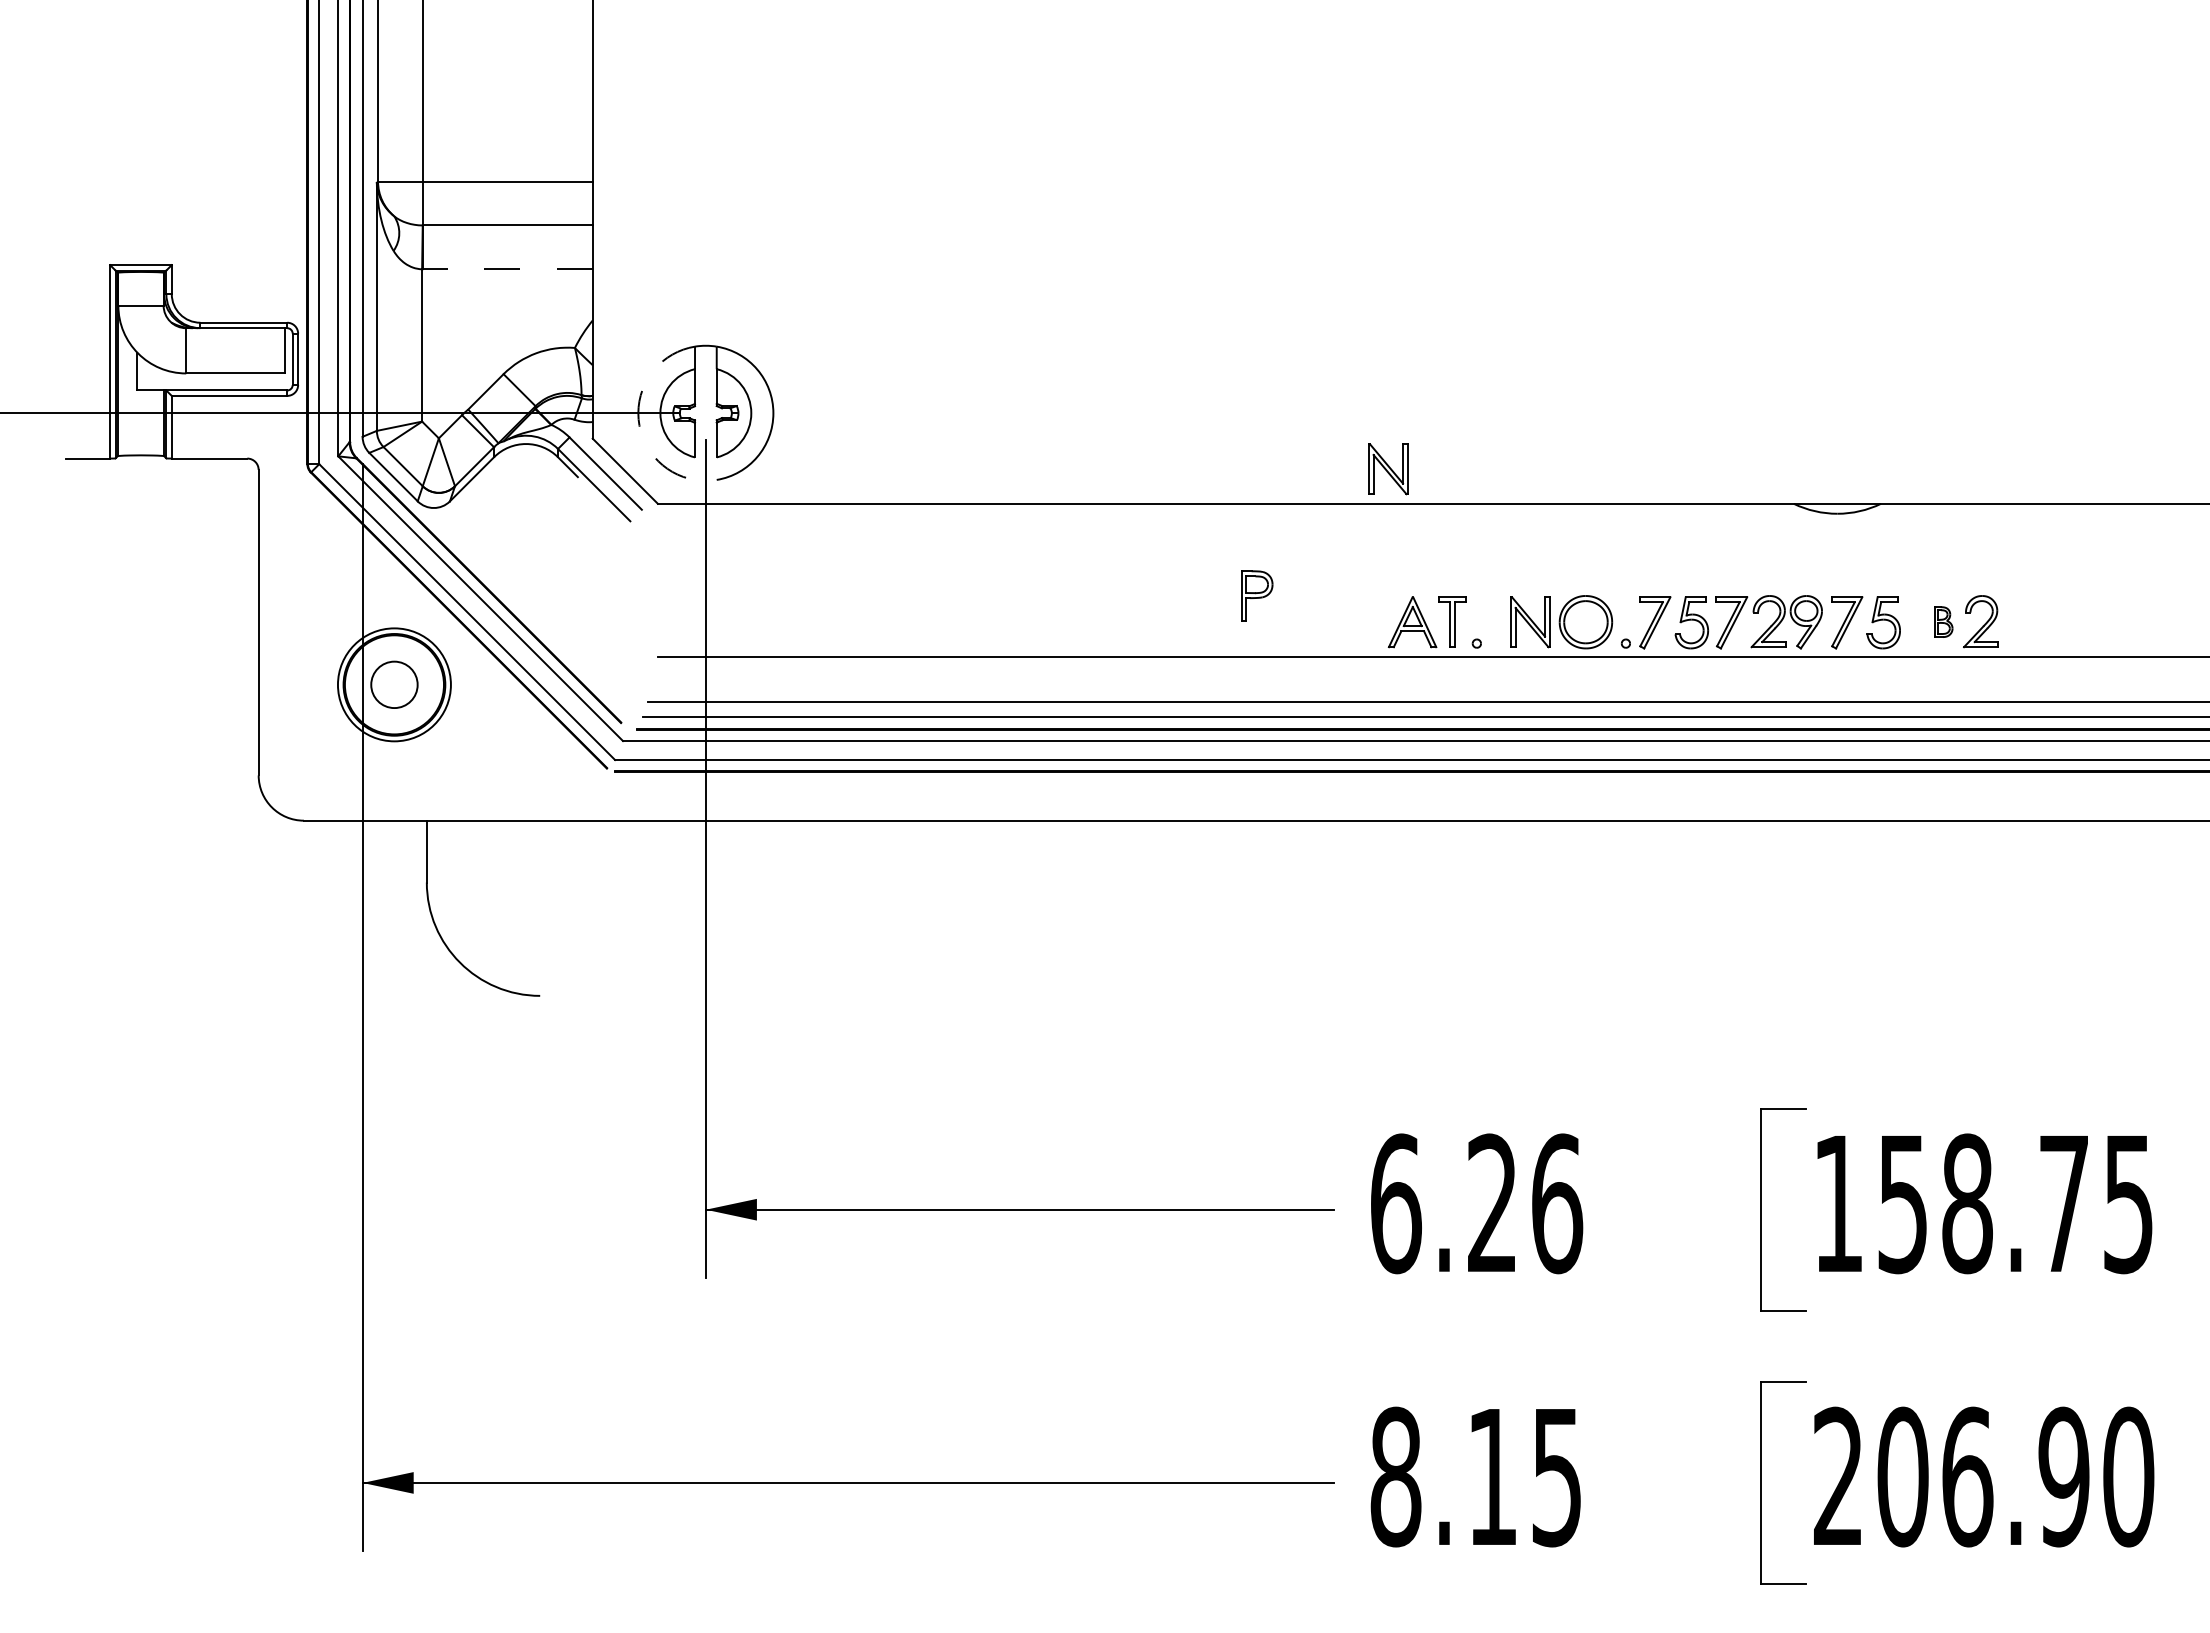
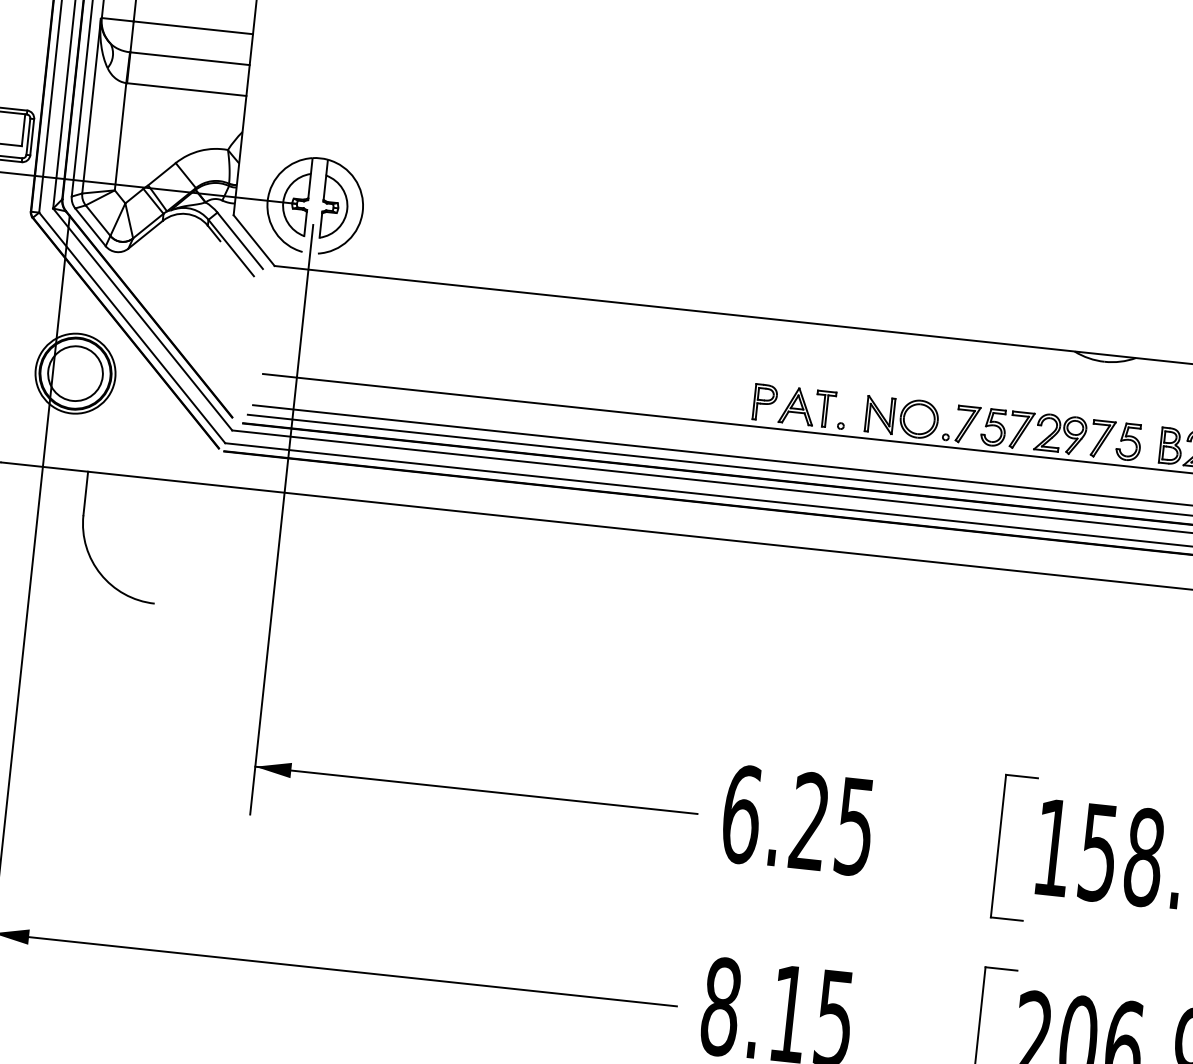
line: (508, 269) -> (187, 89), dashed -> solid
arc: (638, 413) -> (267, 200), dashed -> solid
part: (1388, 469) -> (791, 296), removed
part: (1257, 595) -> (765, 402), moved
part: (1943, 621) -> (1171, 445), size x1.67
circle: (394, 684) -> (75, 373), size x1.67
text: (1557, 1203) -> (855, 826), 6.26 -> 6.25

